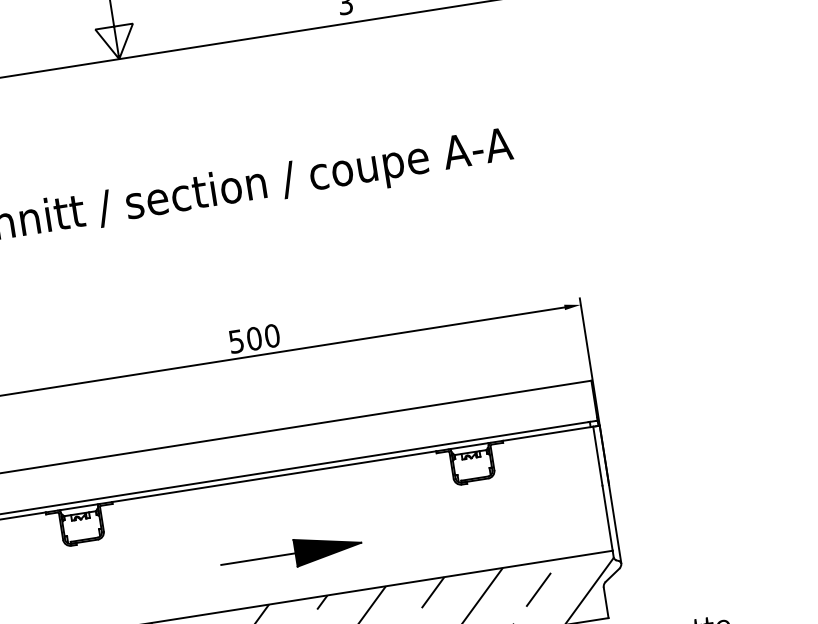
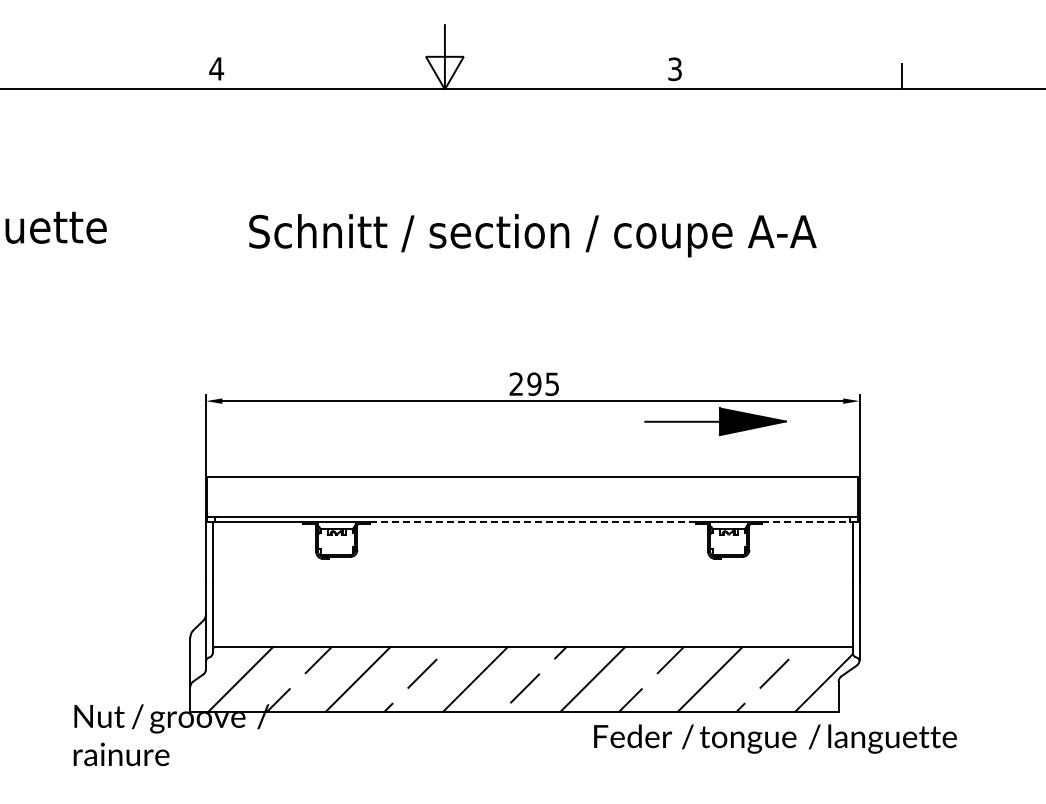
text: (254, 339) -> (534, 384), 500 -> 295
line: (548, 433) -> (808, 522), solid -> dashed
line: (274, 476) -> (532, 522), solid -> dashed
part: (291, 553) -> (715, 421), moved

